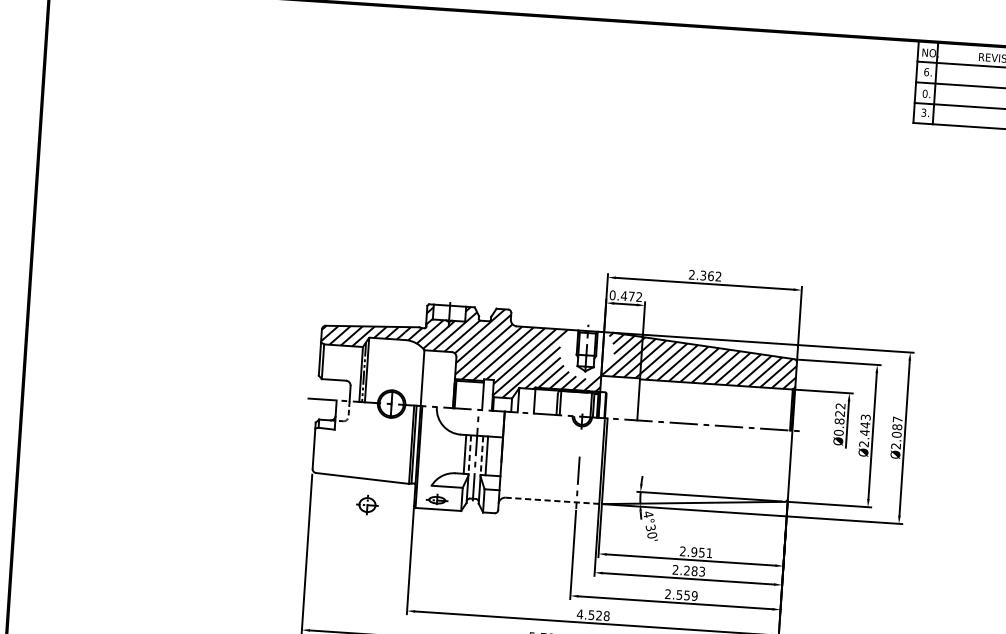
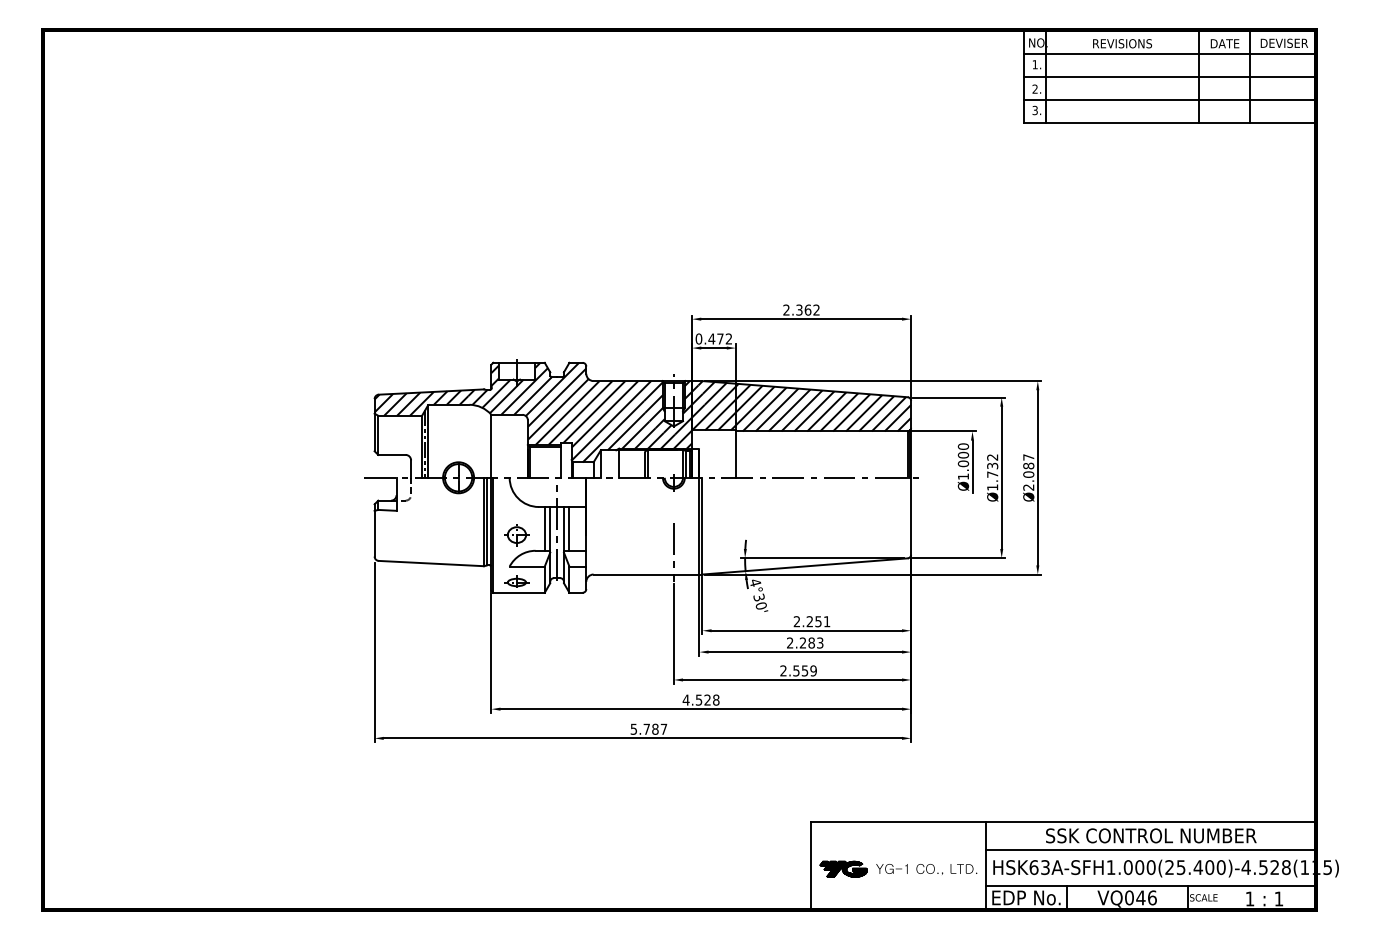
text: (926, 71) -> (1034, 64), 6. -> 1.
text: (924, 93) -> (1034, 88), 0. -> 2.
hatch: (586, 354) -> (674, 407), added
text: (839, 419) -> (963, 461), Ø0.822 -> Ø1.000
text: (864, 430) -> (992, 472), Ø2.443 -> Ø1.732
line: (470, 454) -> (550, 528), dashed -> solid
line: (481, 455) -> (563, 528), dashed -> solid
line: (554, 500) -> (648, 574), dashed -> solid
part: (367, 505) -> (516, 535), moved
text: (693, 552) -> (809, 621), 2.951 -> 2.251

